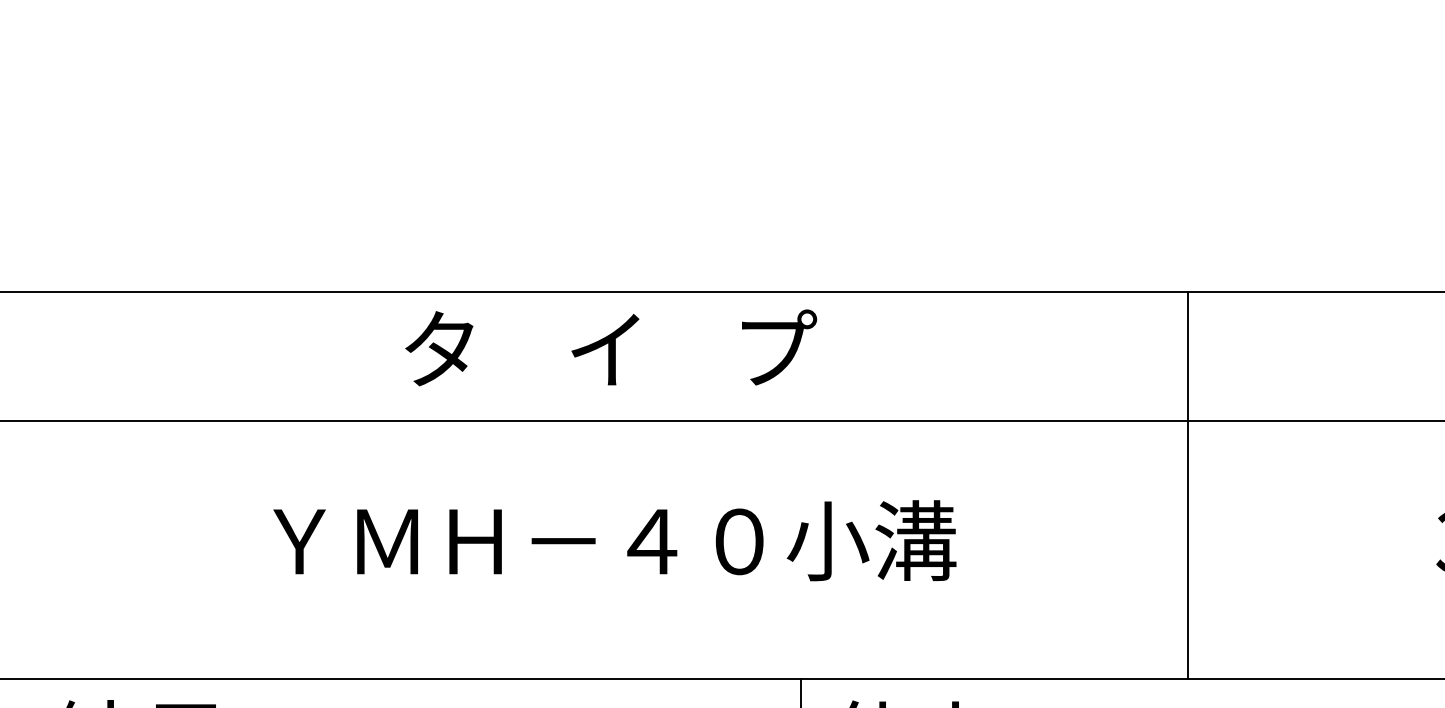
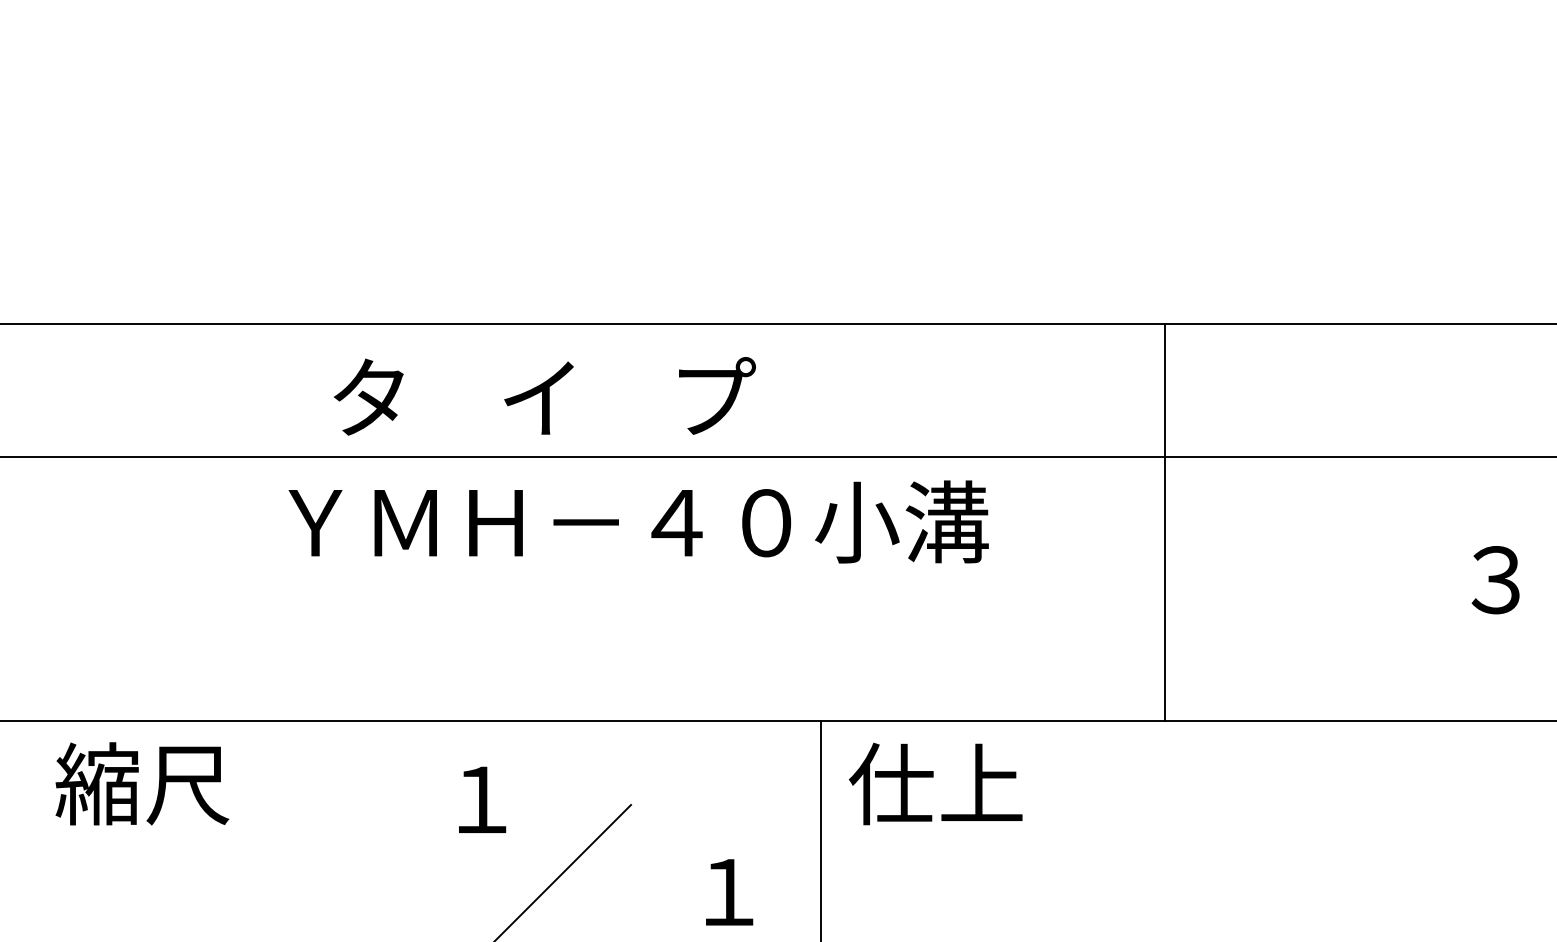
text: (610, 348) -> (544, 396), moved
line: (1188, 485) -> (1164, 522), moved
text: (614, 540) -> (638, 521), moved

